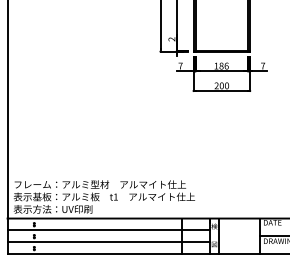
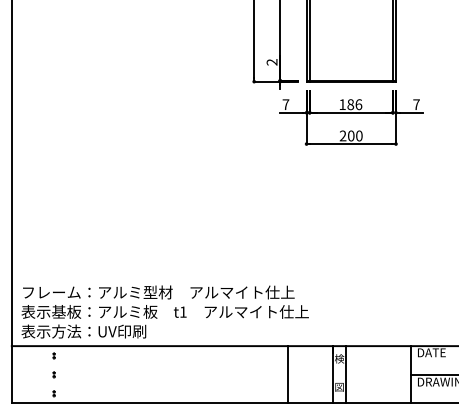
line: (108, 230) -> (171, 365), removed
line: (108, 242) -> (171, 384), removed

